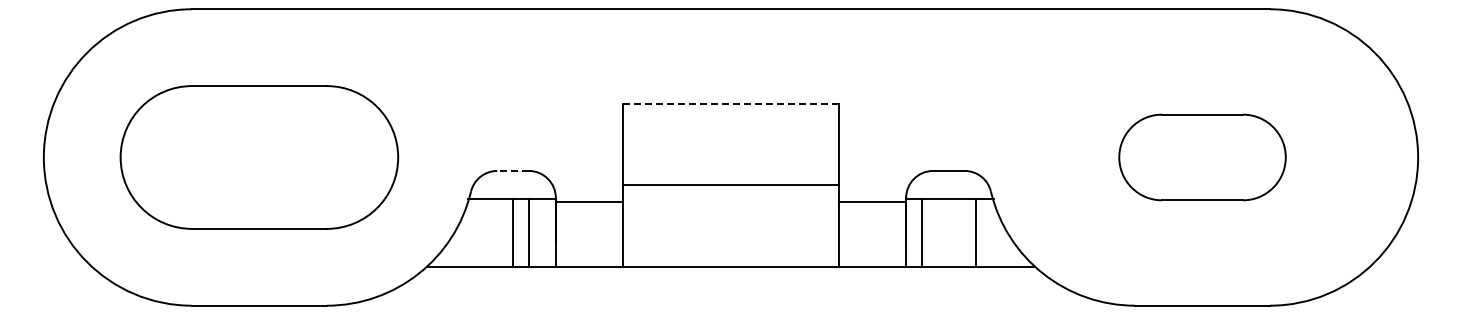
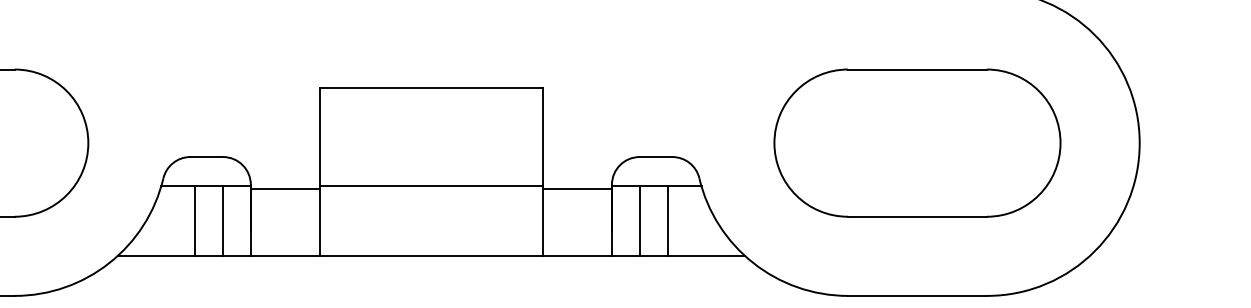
line: (730, 103) -> (430, 87), dashed -> solid
part: (1202, 157) -> (917, 143), size x1.67
line: (513, 170) -> (207, 156), dashed -> solid
line: (730, 185) -> (430, 186), moved
line: (512, 232) -> (194, 220), moved
line: (922, 232) -> (640, 220), moved
line: (976, 232) -> (667, 220), moved

